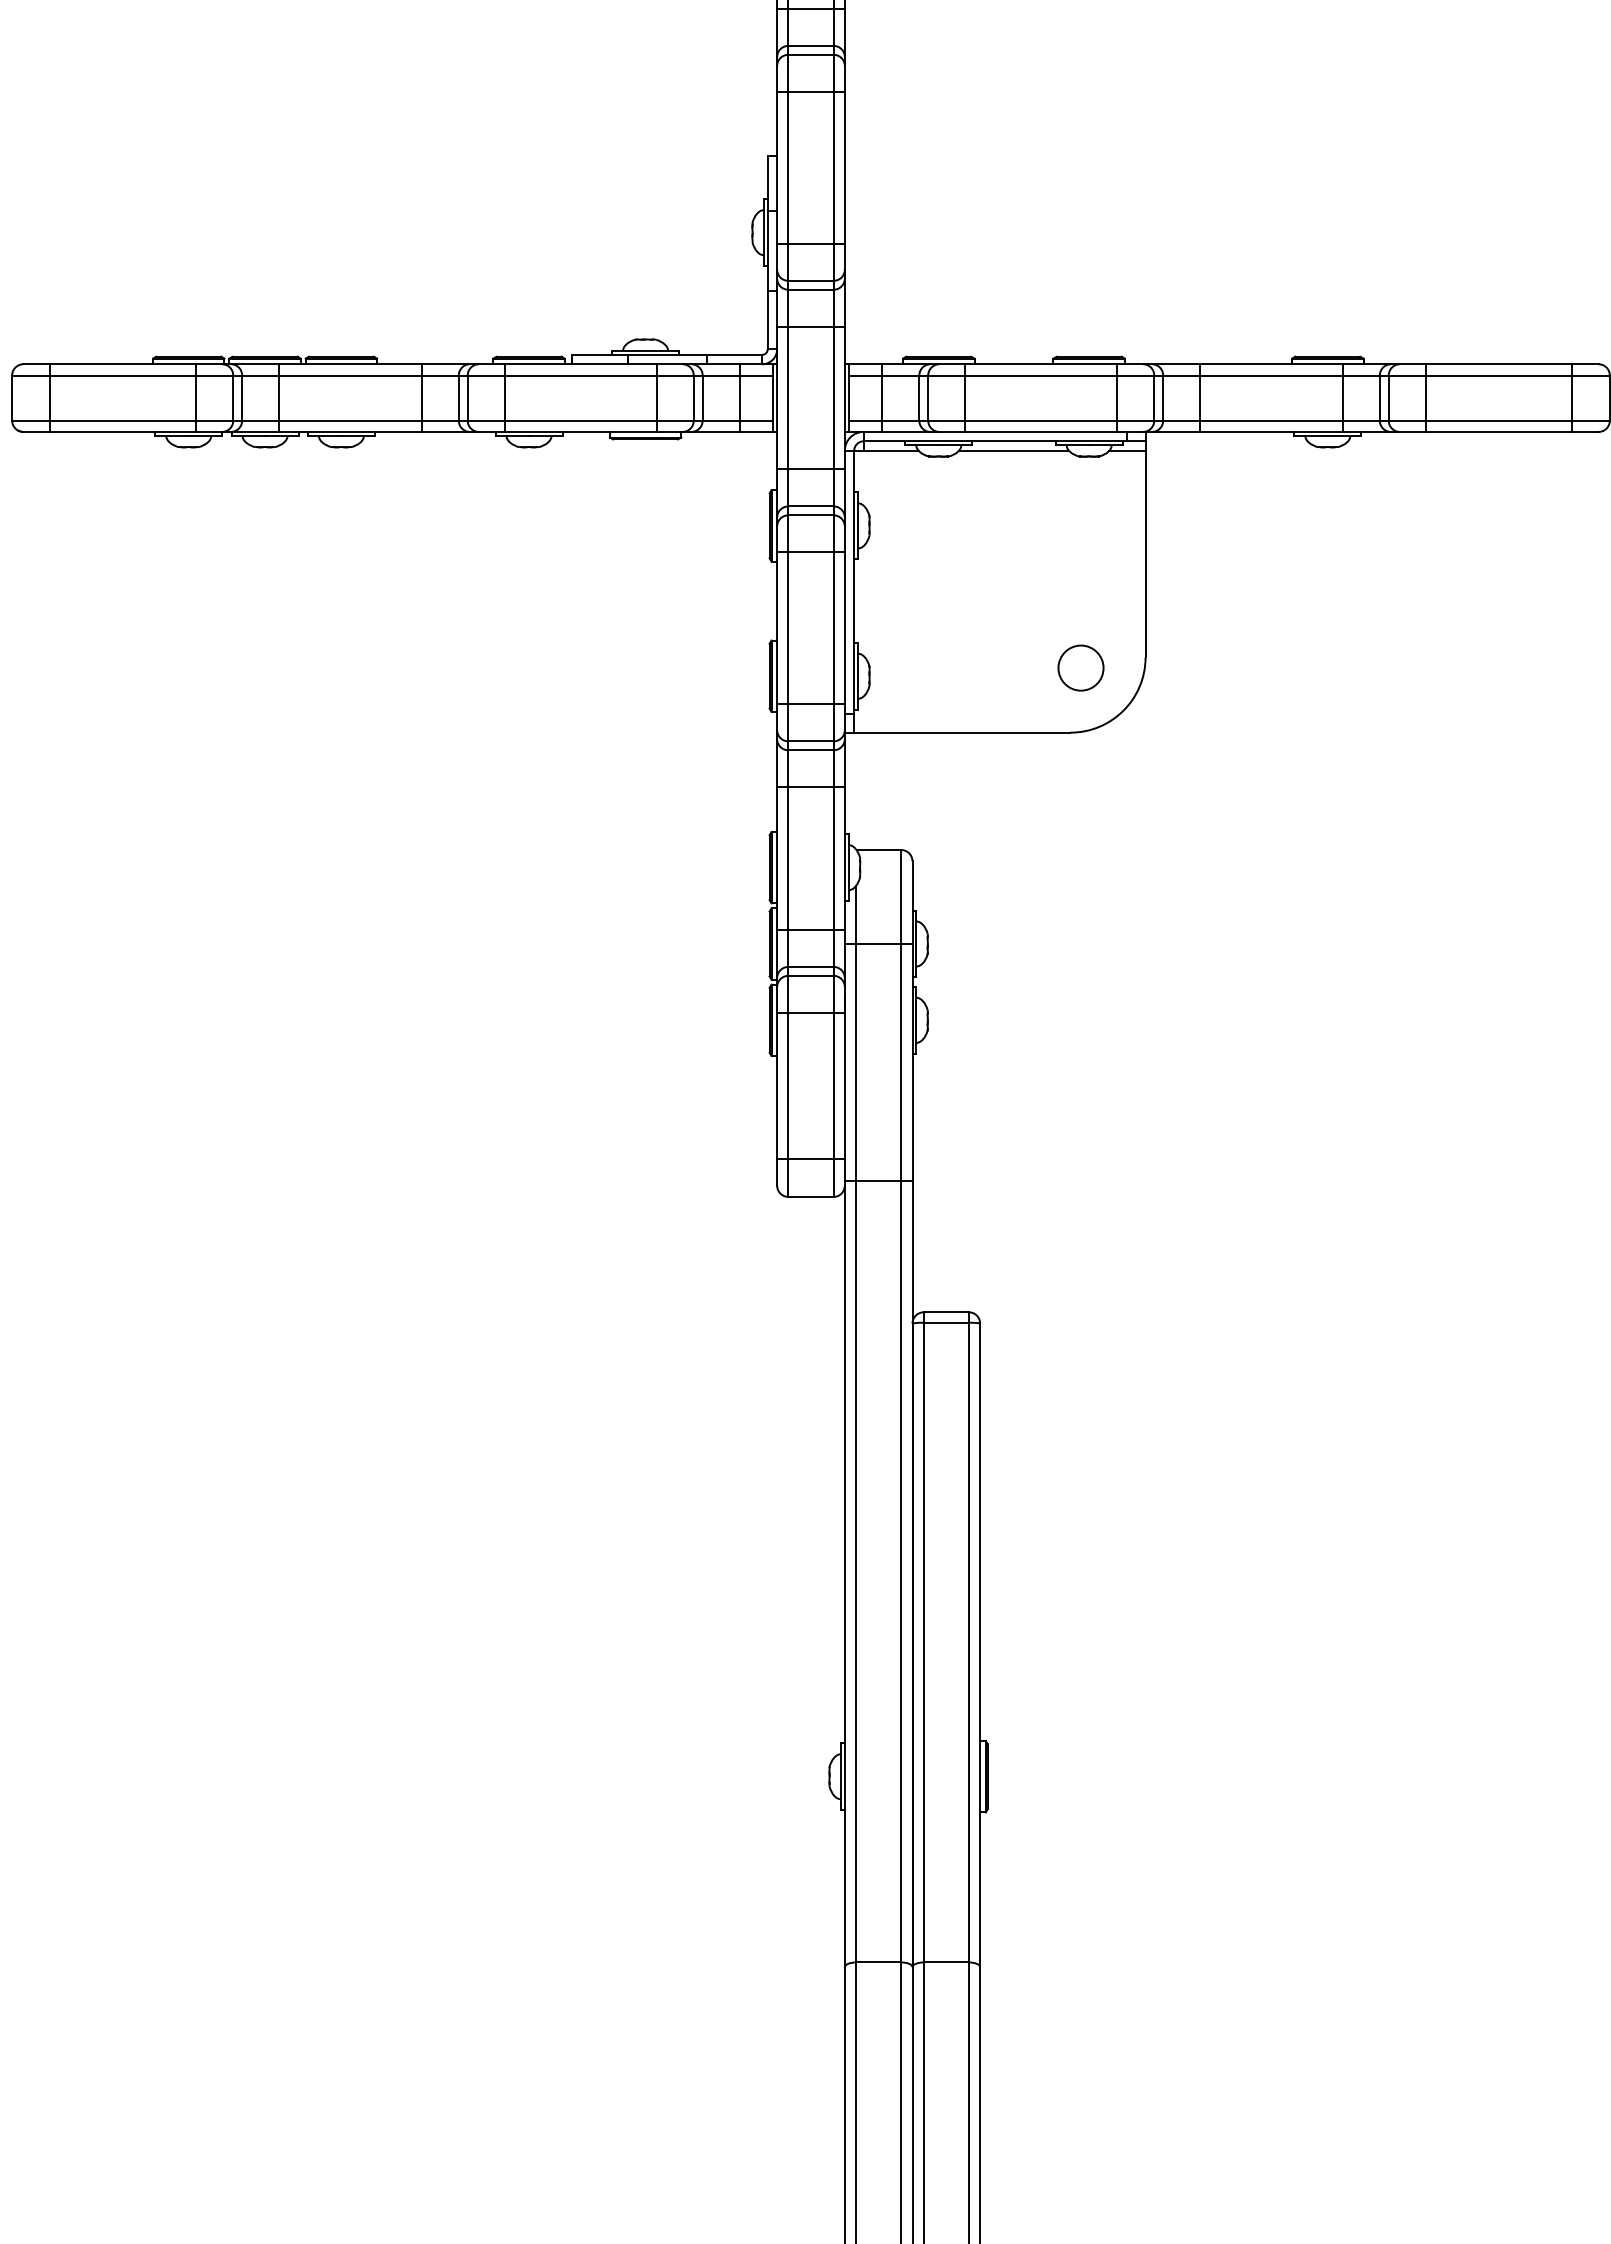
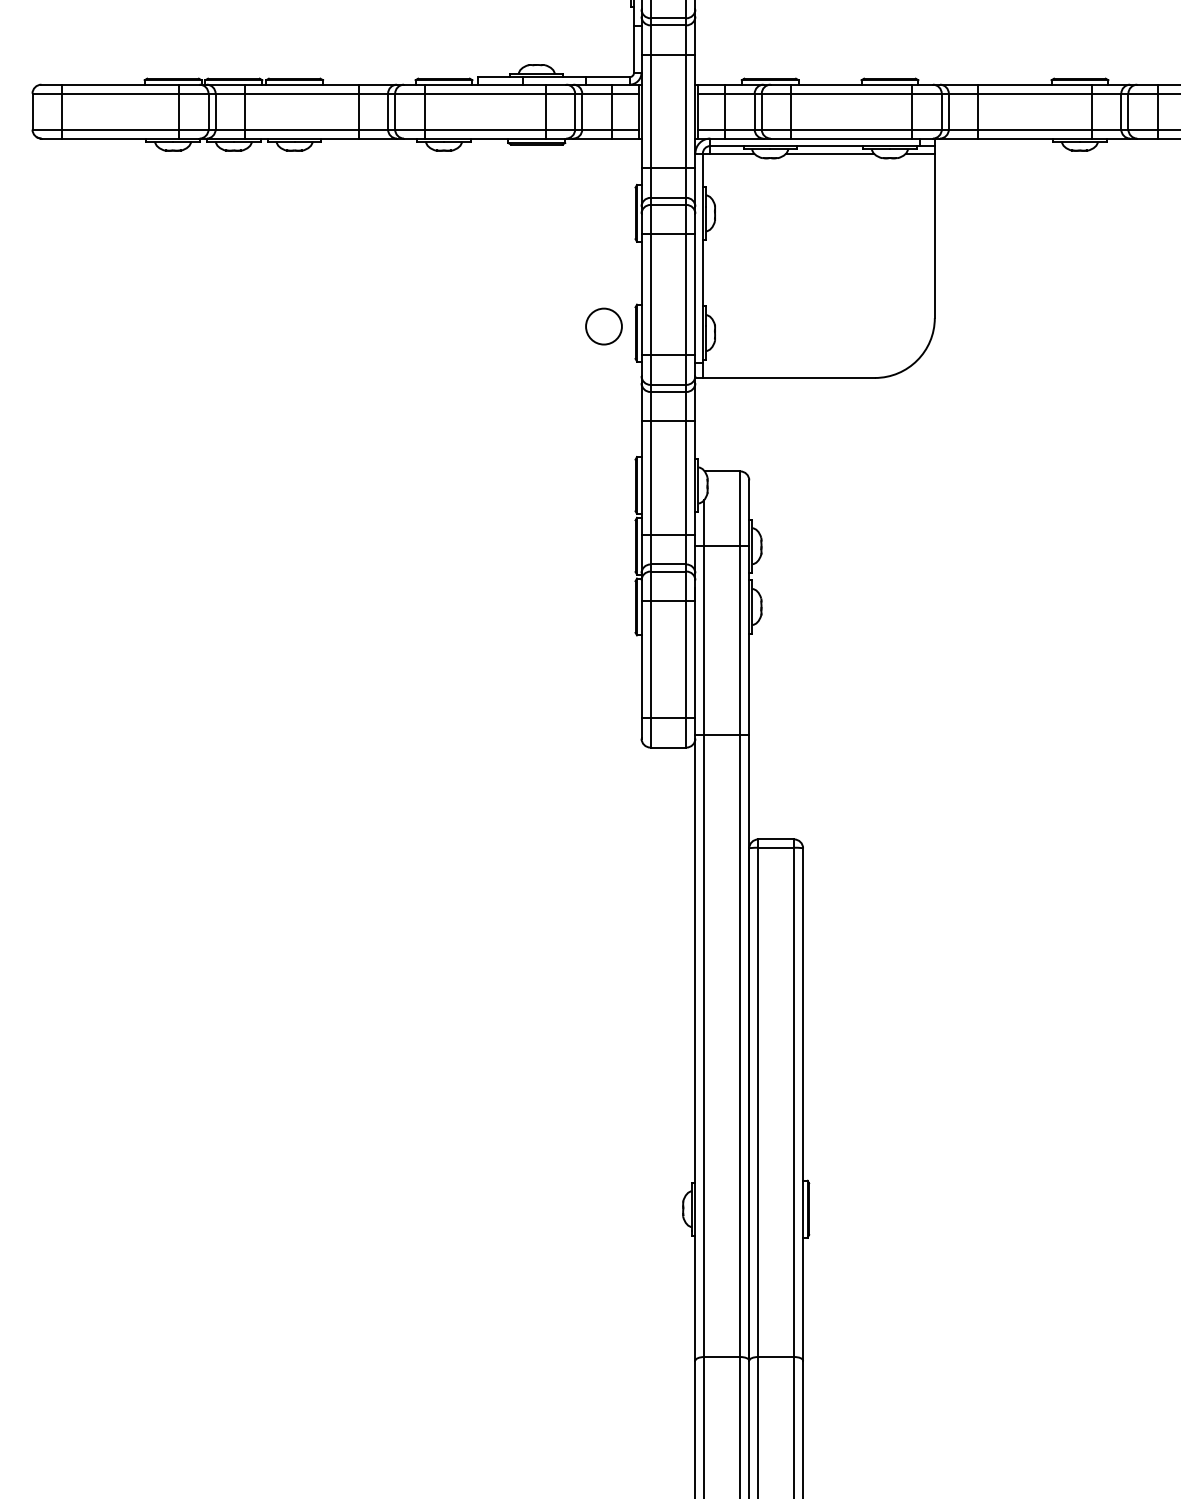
circle: (1080, 667) -> (603, 326), moved

